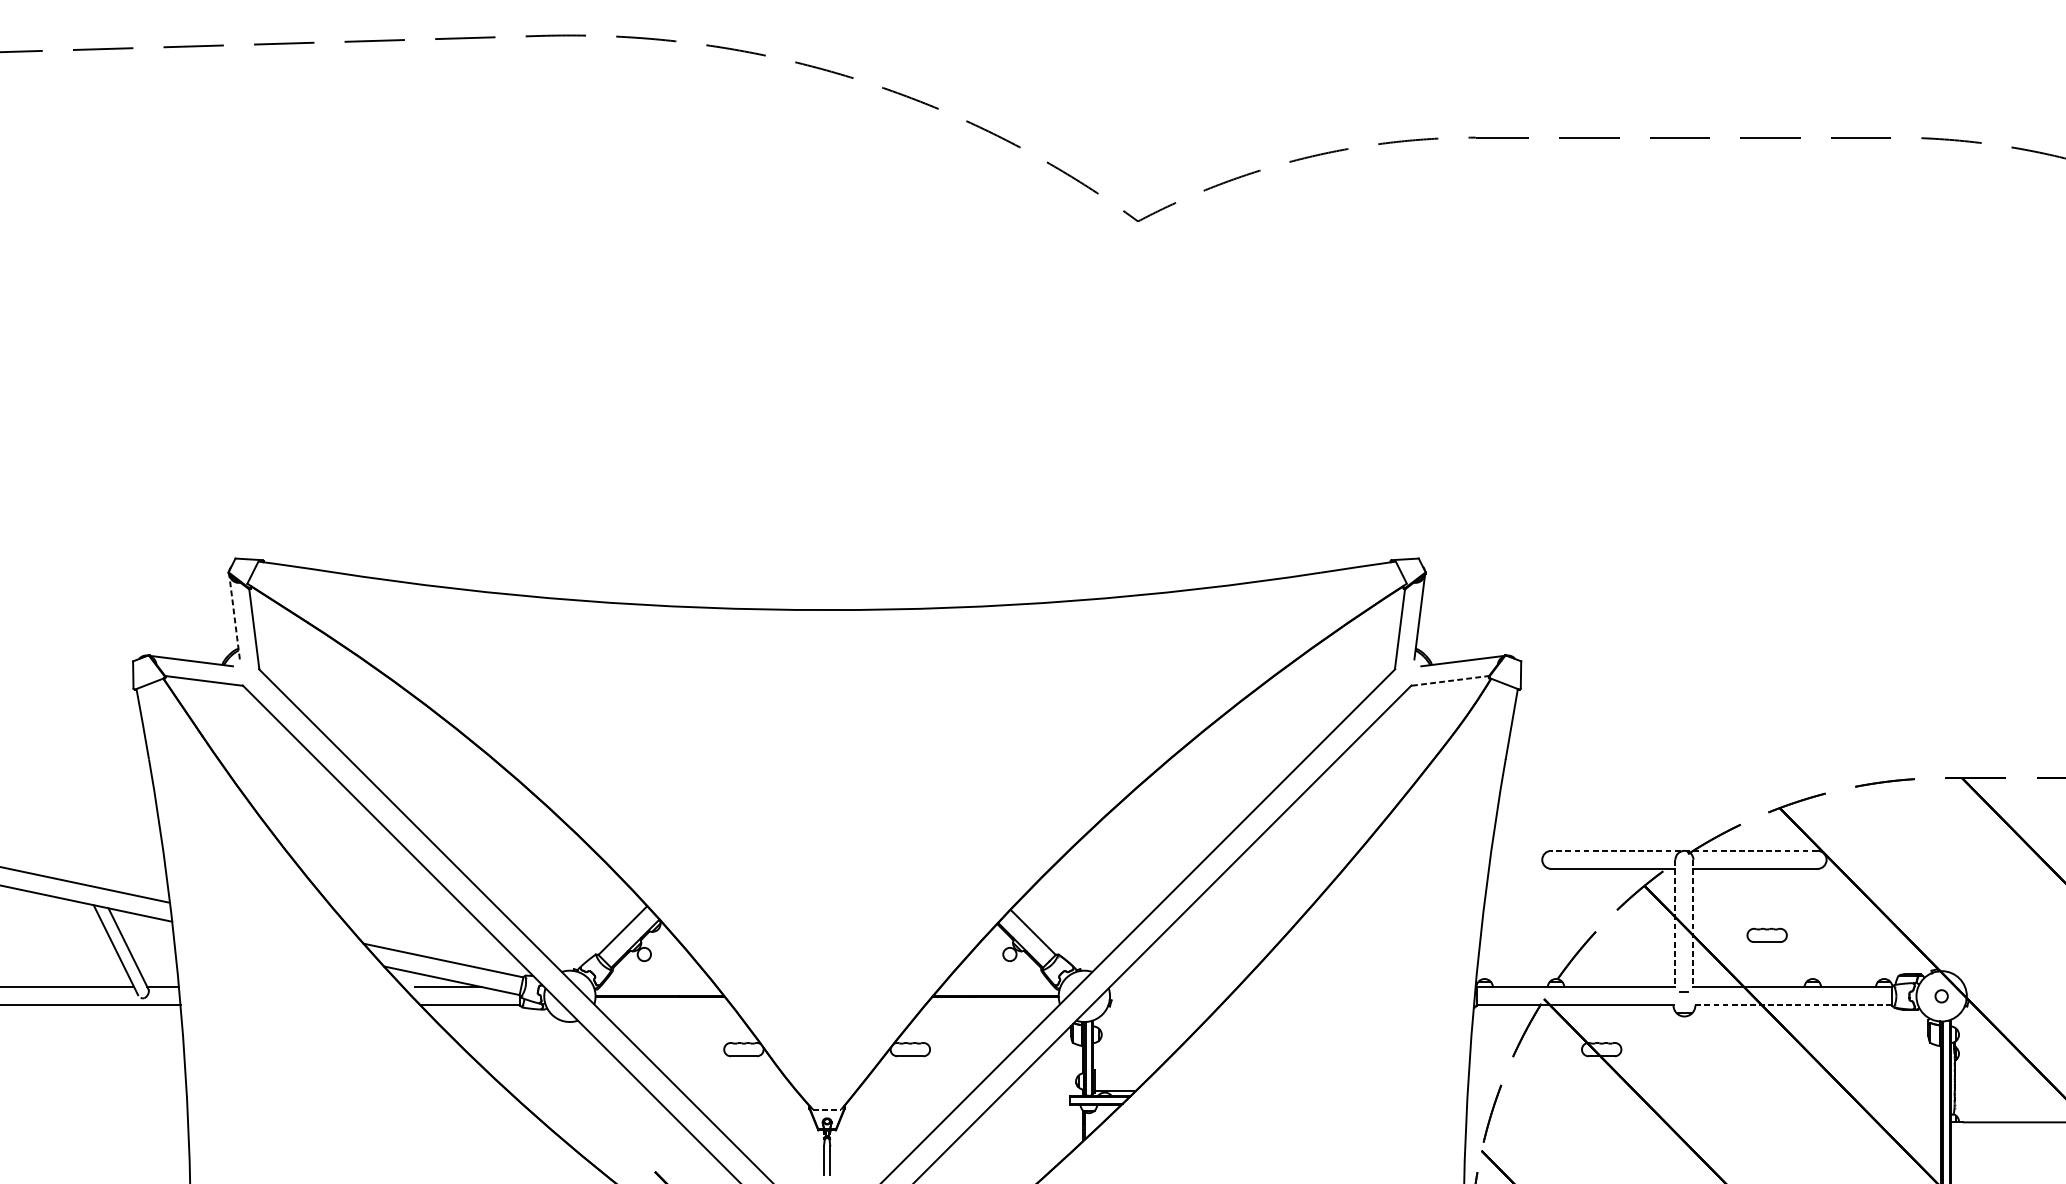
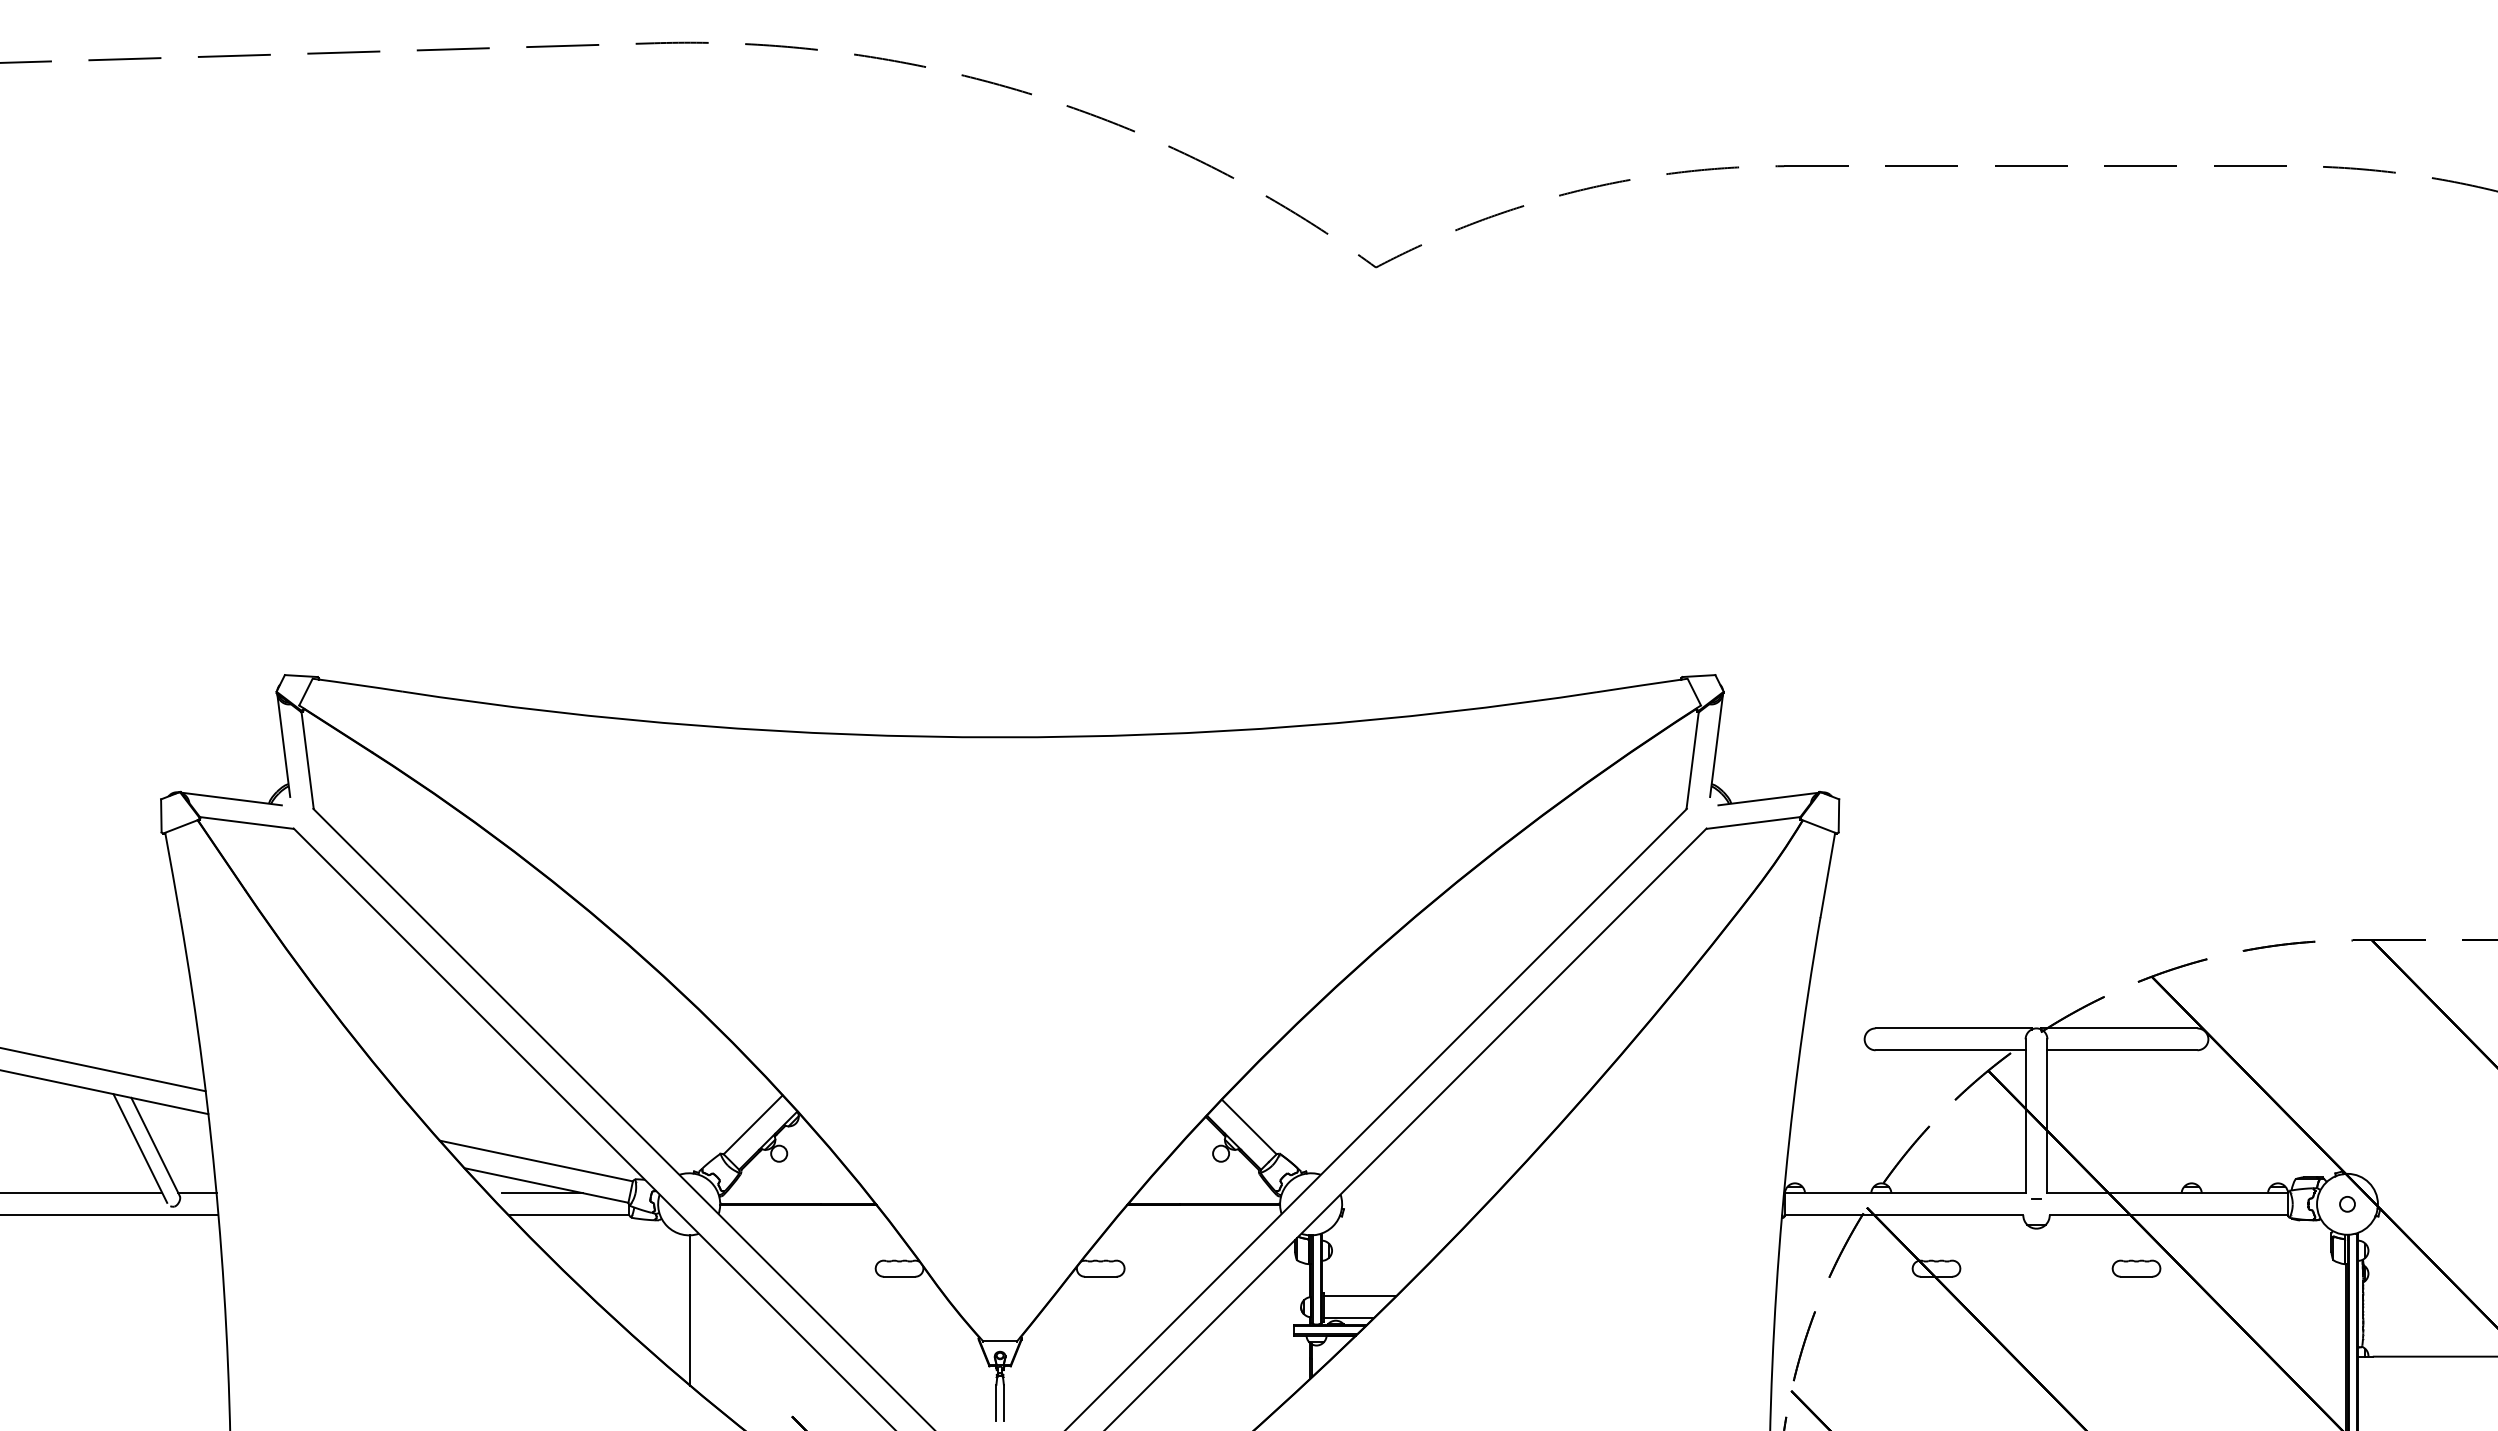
line: (234, 616) -> (283, 745), dashed -> solid
line: (1450, 680) -> (1753, 822), dashed -> solid
line: (1615, 850) -> (1953, 1028), dashed -> solid
line: (1752, 850) -> (2118, 1028), dashed -> solid
line: (1675, 923) -> (2025, 1116), dashed -> solid
line: (1693, 923) -> (2047, 1116), dashed -> solid
part: (1767, 935) -> (2136, 1268), moved
line: (1793, 1005) -> (2168, 1215), dashed -> solid
line: (1124, 1072) -> (1359, 1296), added
line: (571, 1084) -> (690, 1310), added
line: (827, 1109) -> (1000, 1341), dashed -> solid

